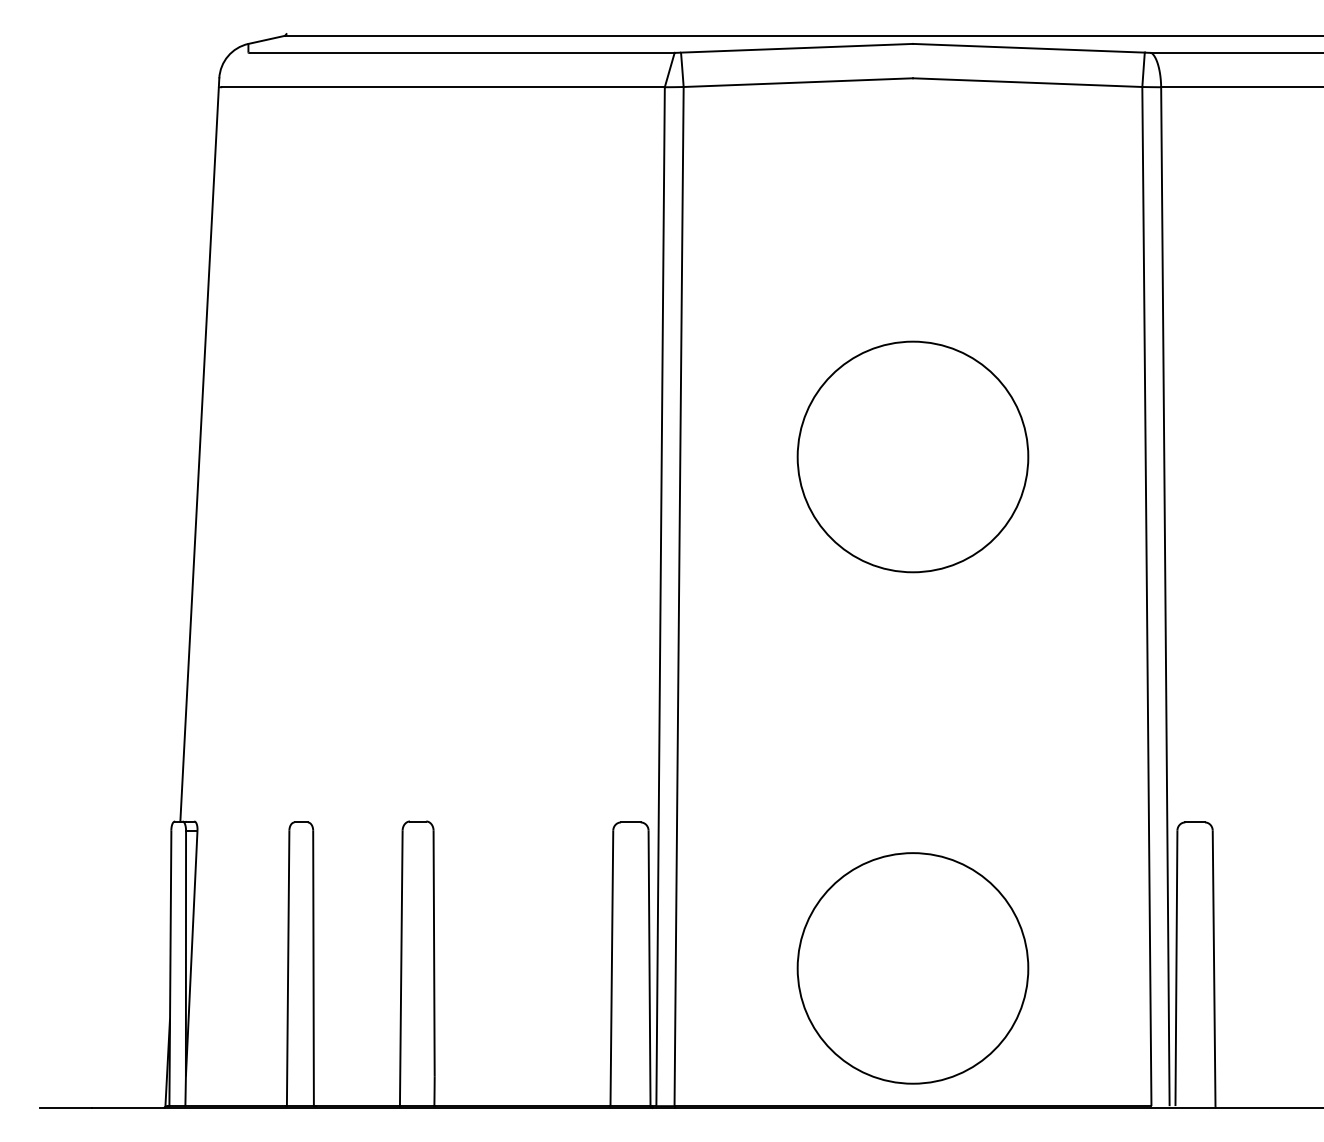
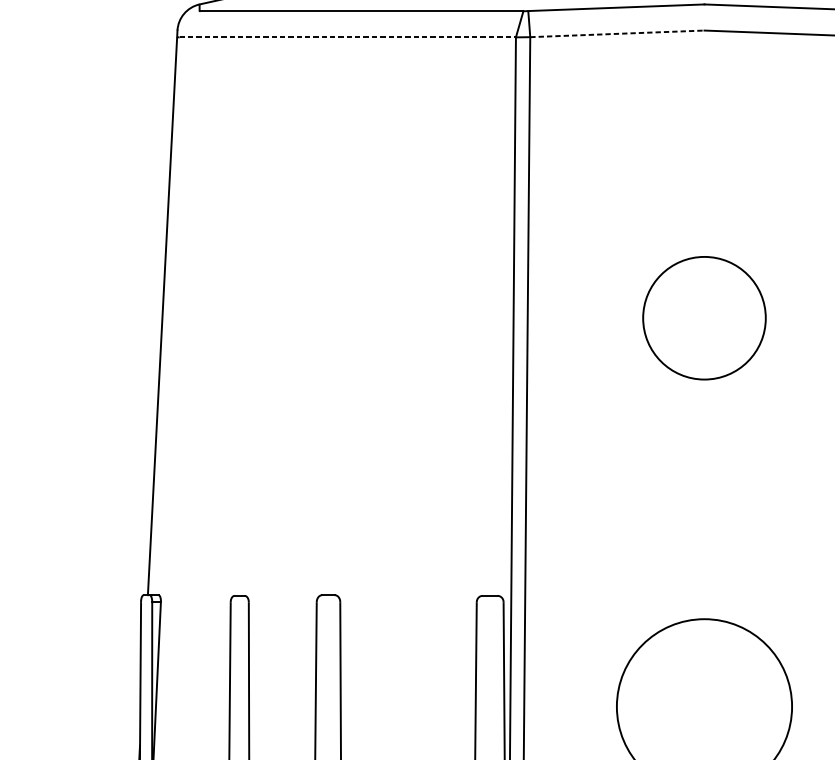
line: (798, 82) -> (617, 33), solid -> dashed
line: (443, 87) -> (347, 37), solid -> dashed
circle: (912, 456) -> (704, 317), size x0.7

